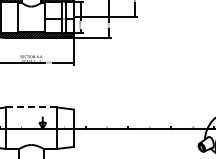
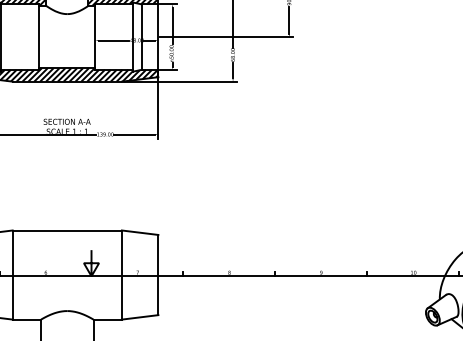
line: (31, 107) -> (67, 230), dashed -> solid

